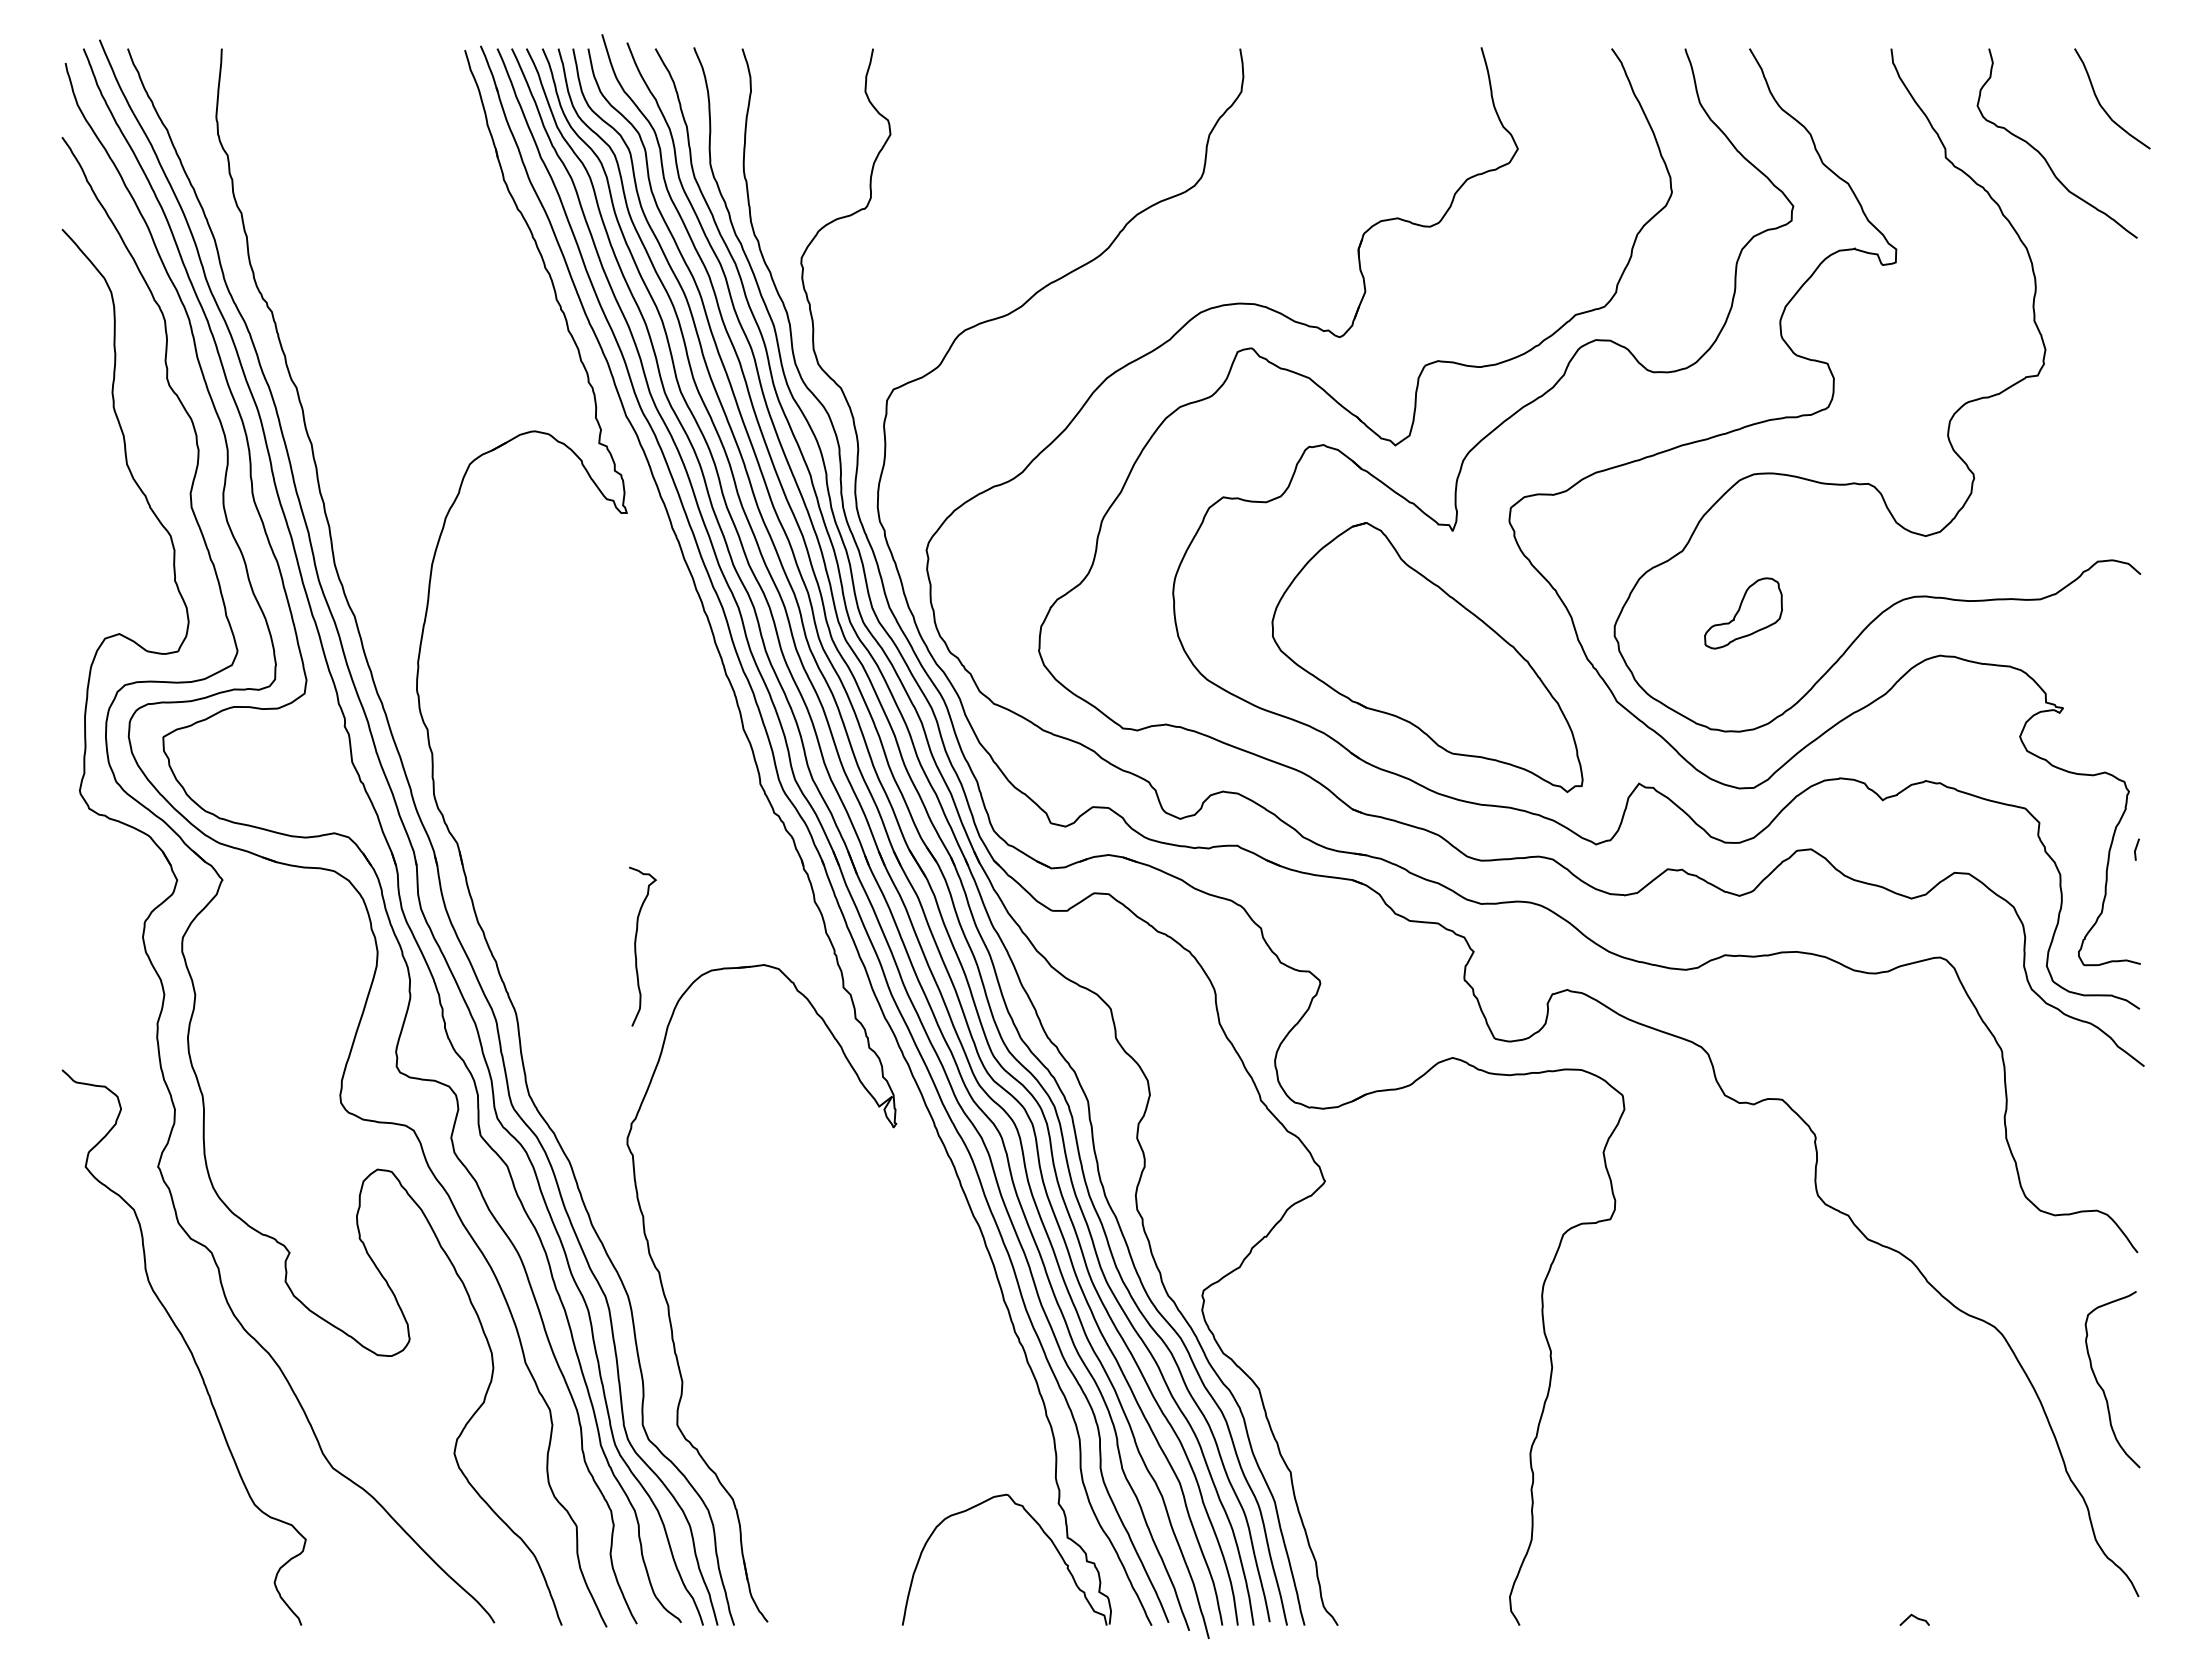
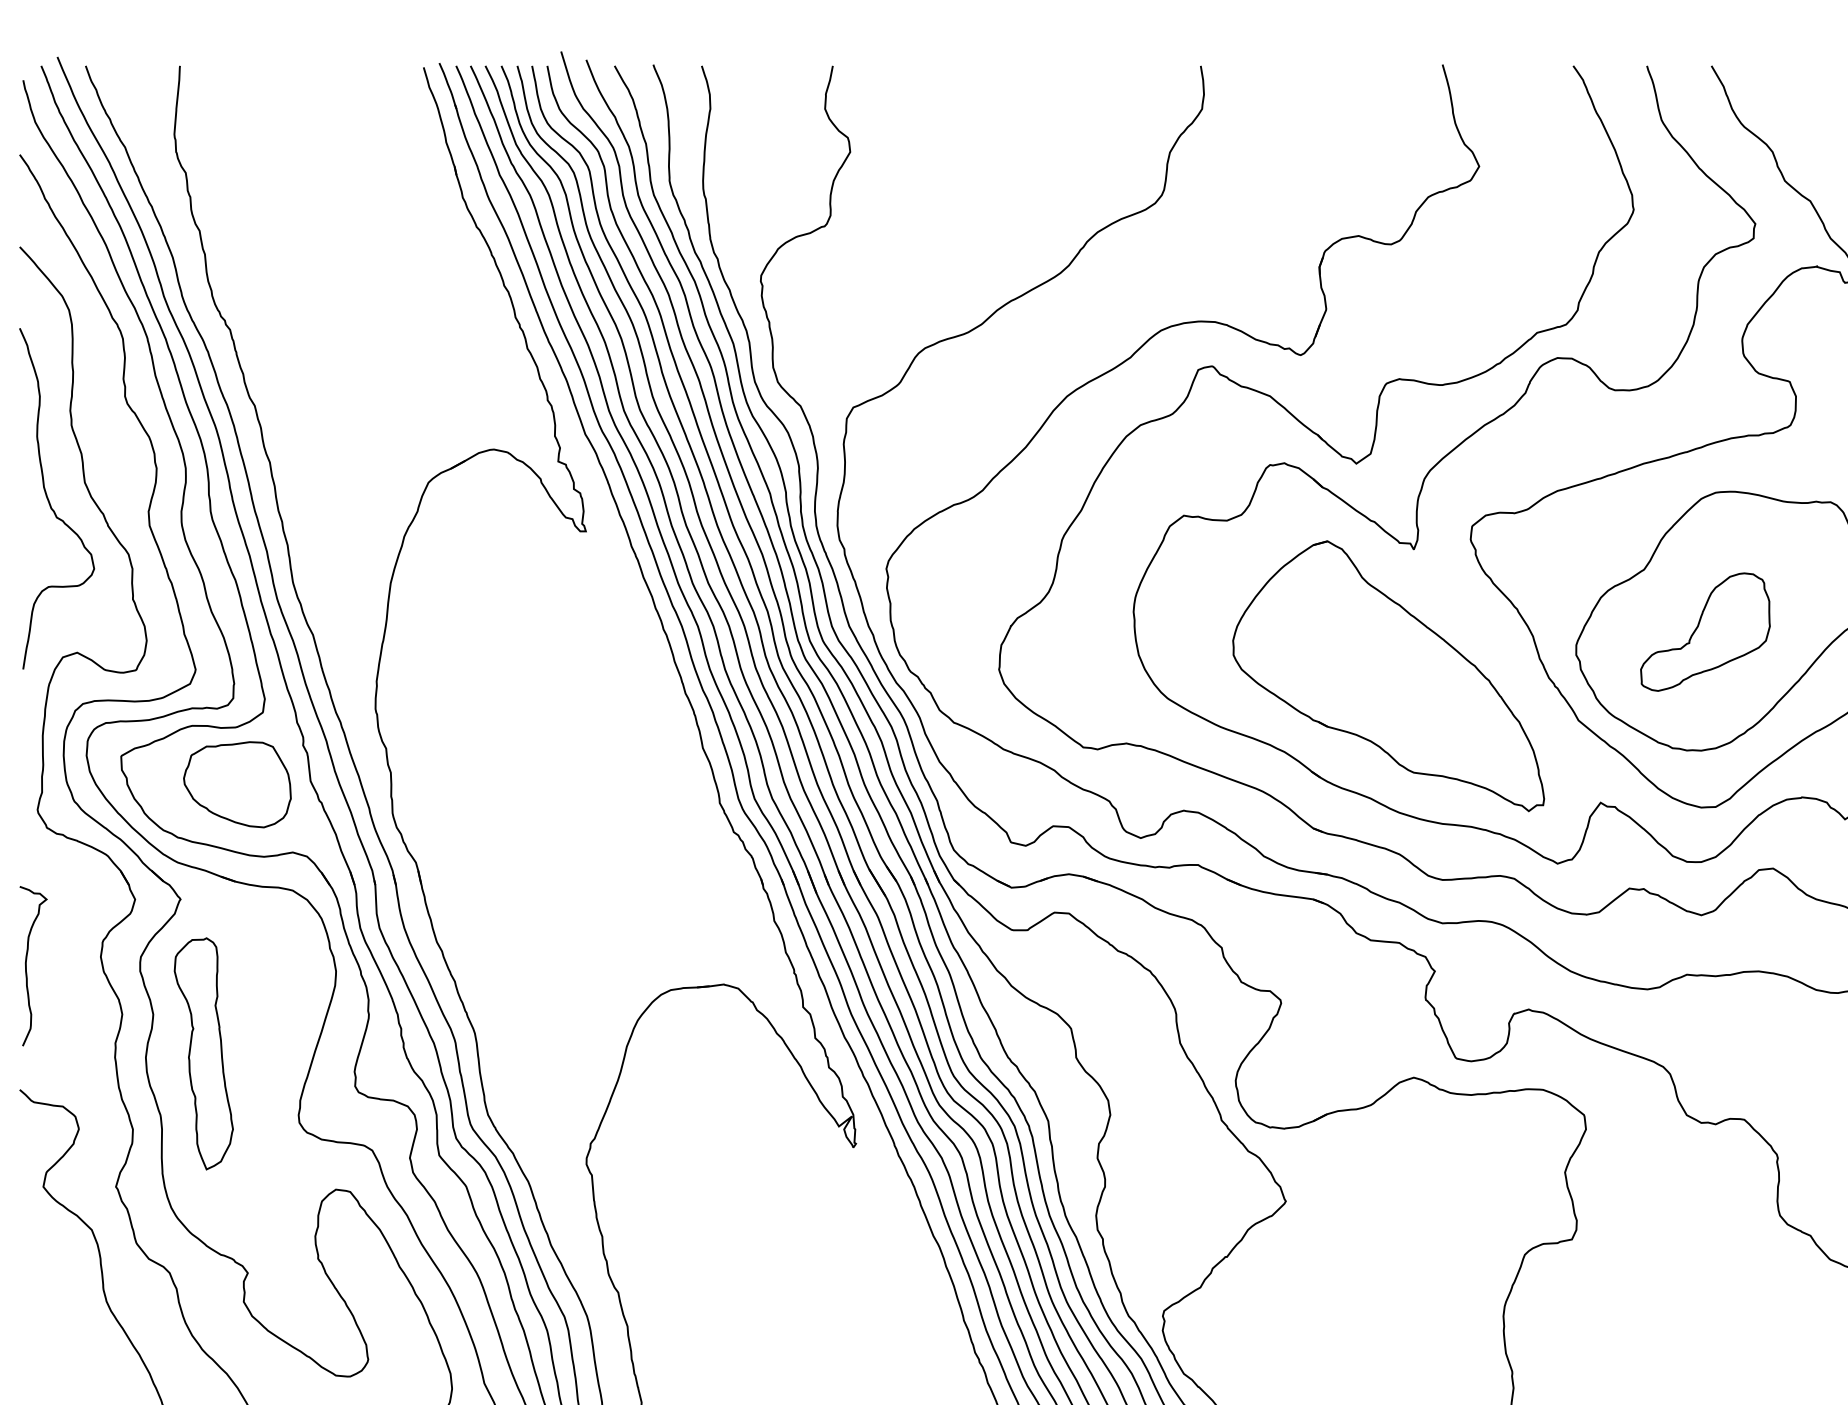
curve: (92, 483) -> (50, 501), added
part: (1743, 613) -> (1705, 632), size x1.67
part: (279, 765) -> (237, 784), added
curve: (636, 946) -> (27, 965), moved
part: (245, 1033) -> (203, 1053), added

